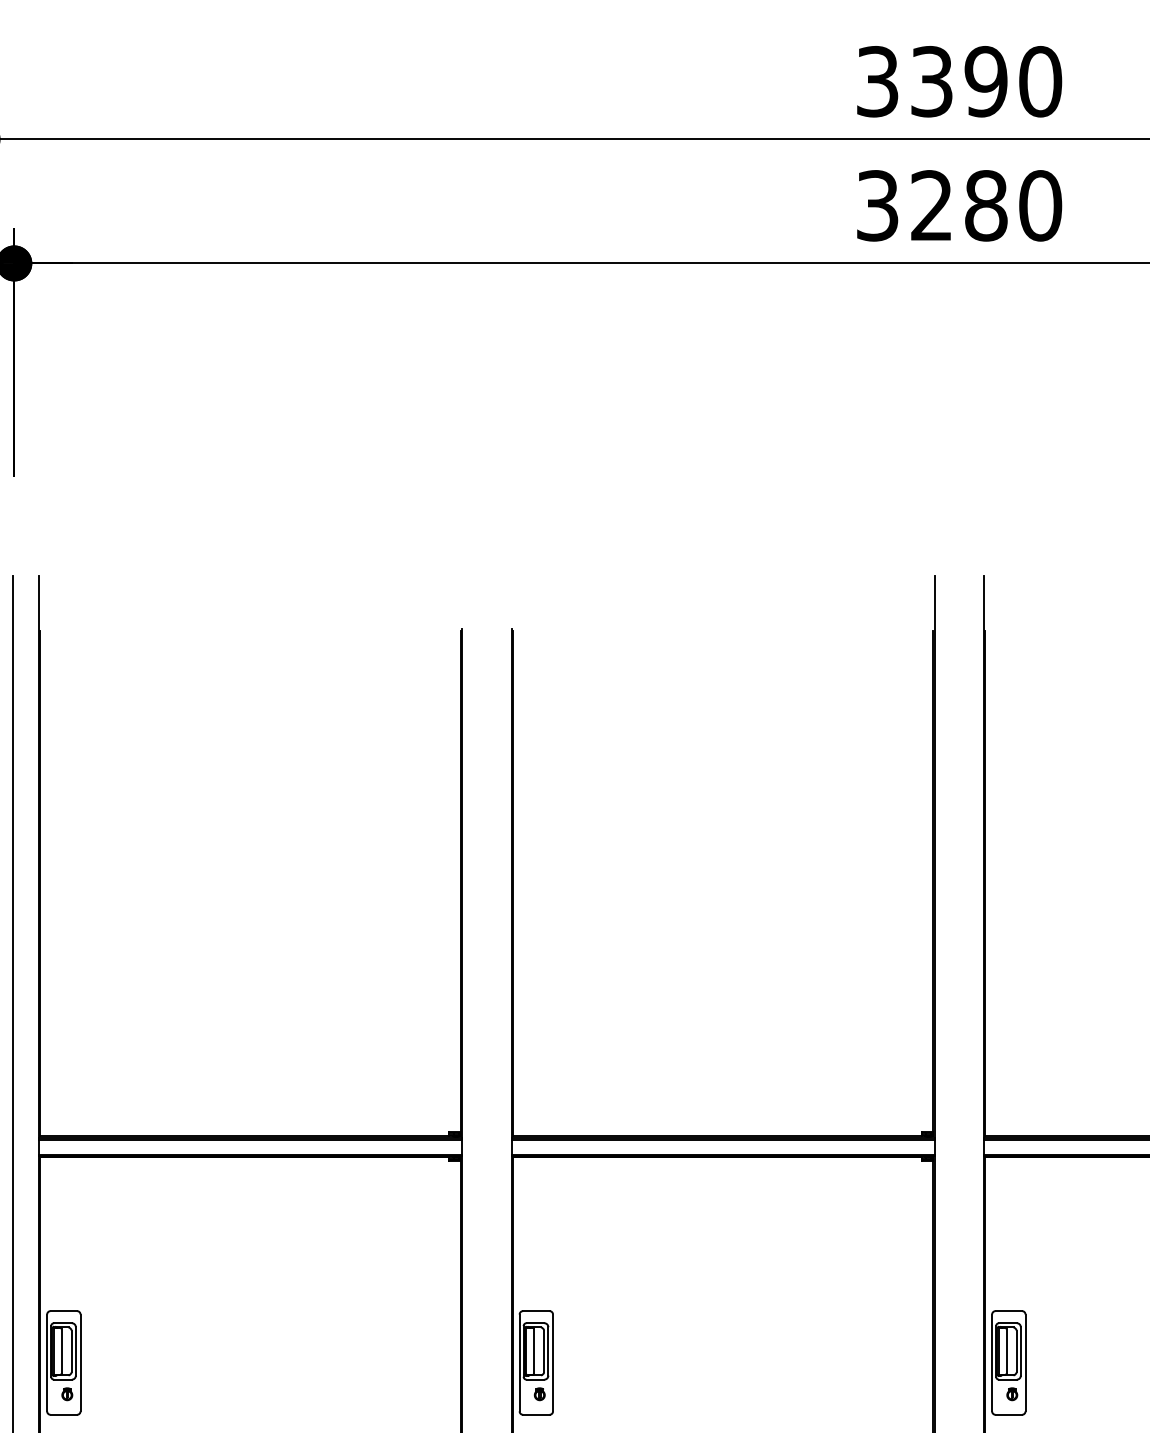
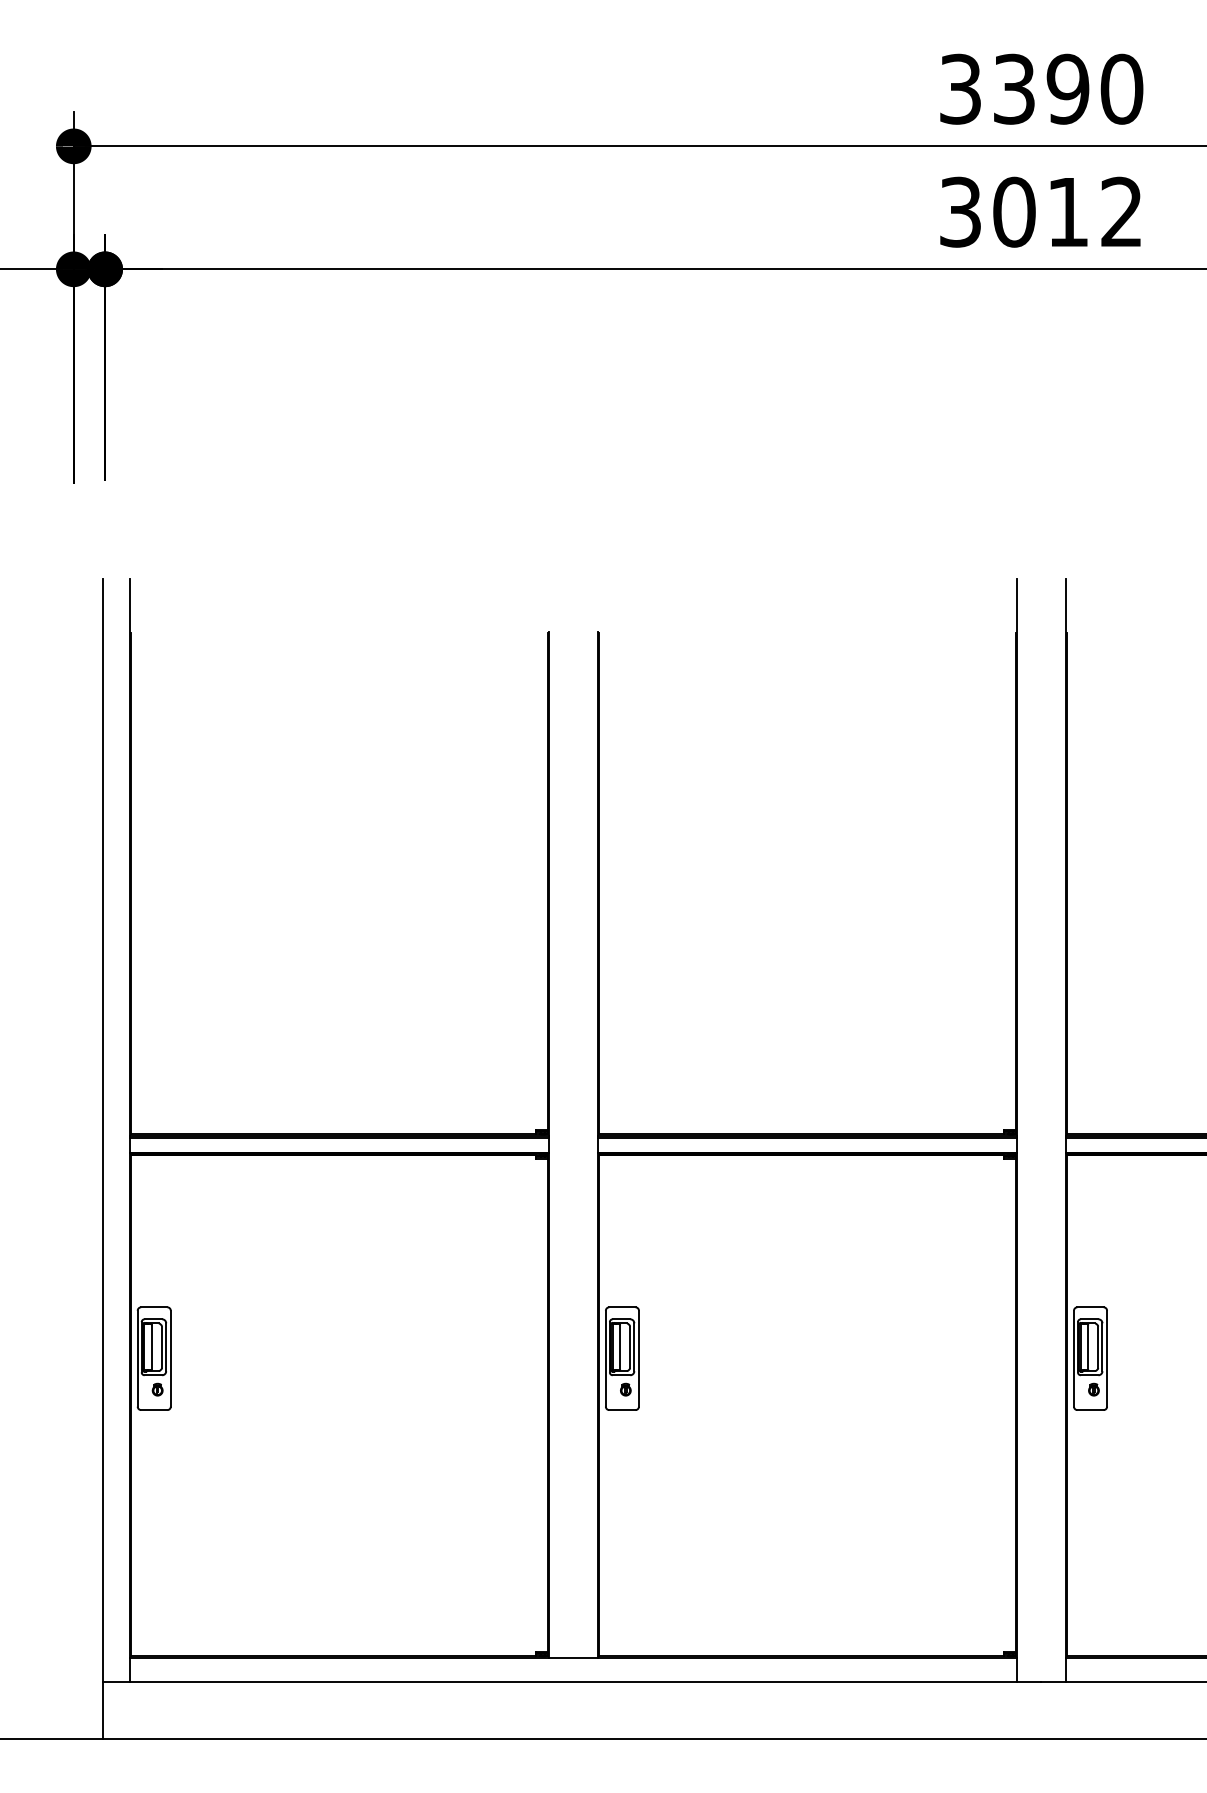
text: (986, 205) -> (1068, 211), 3280 -> 3012

